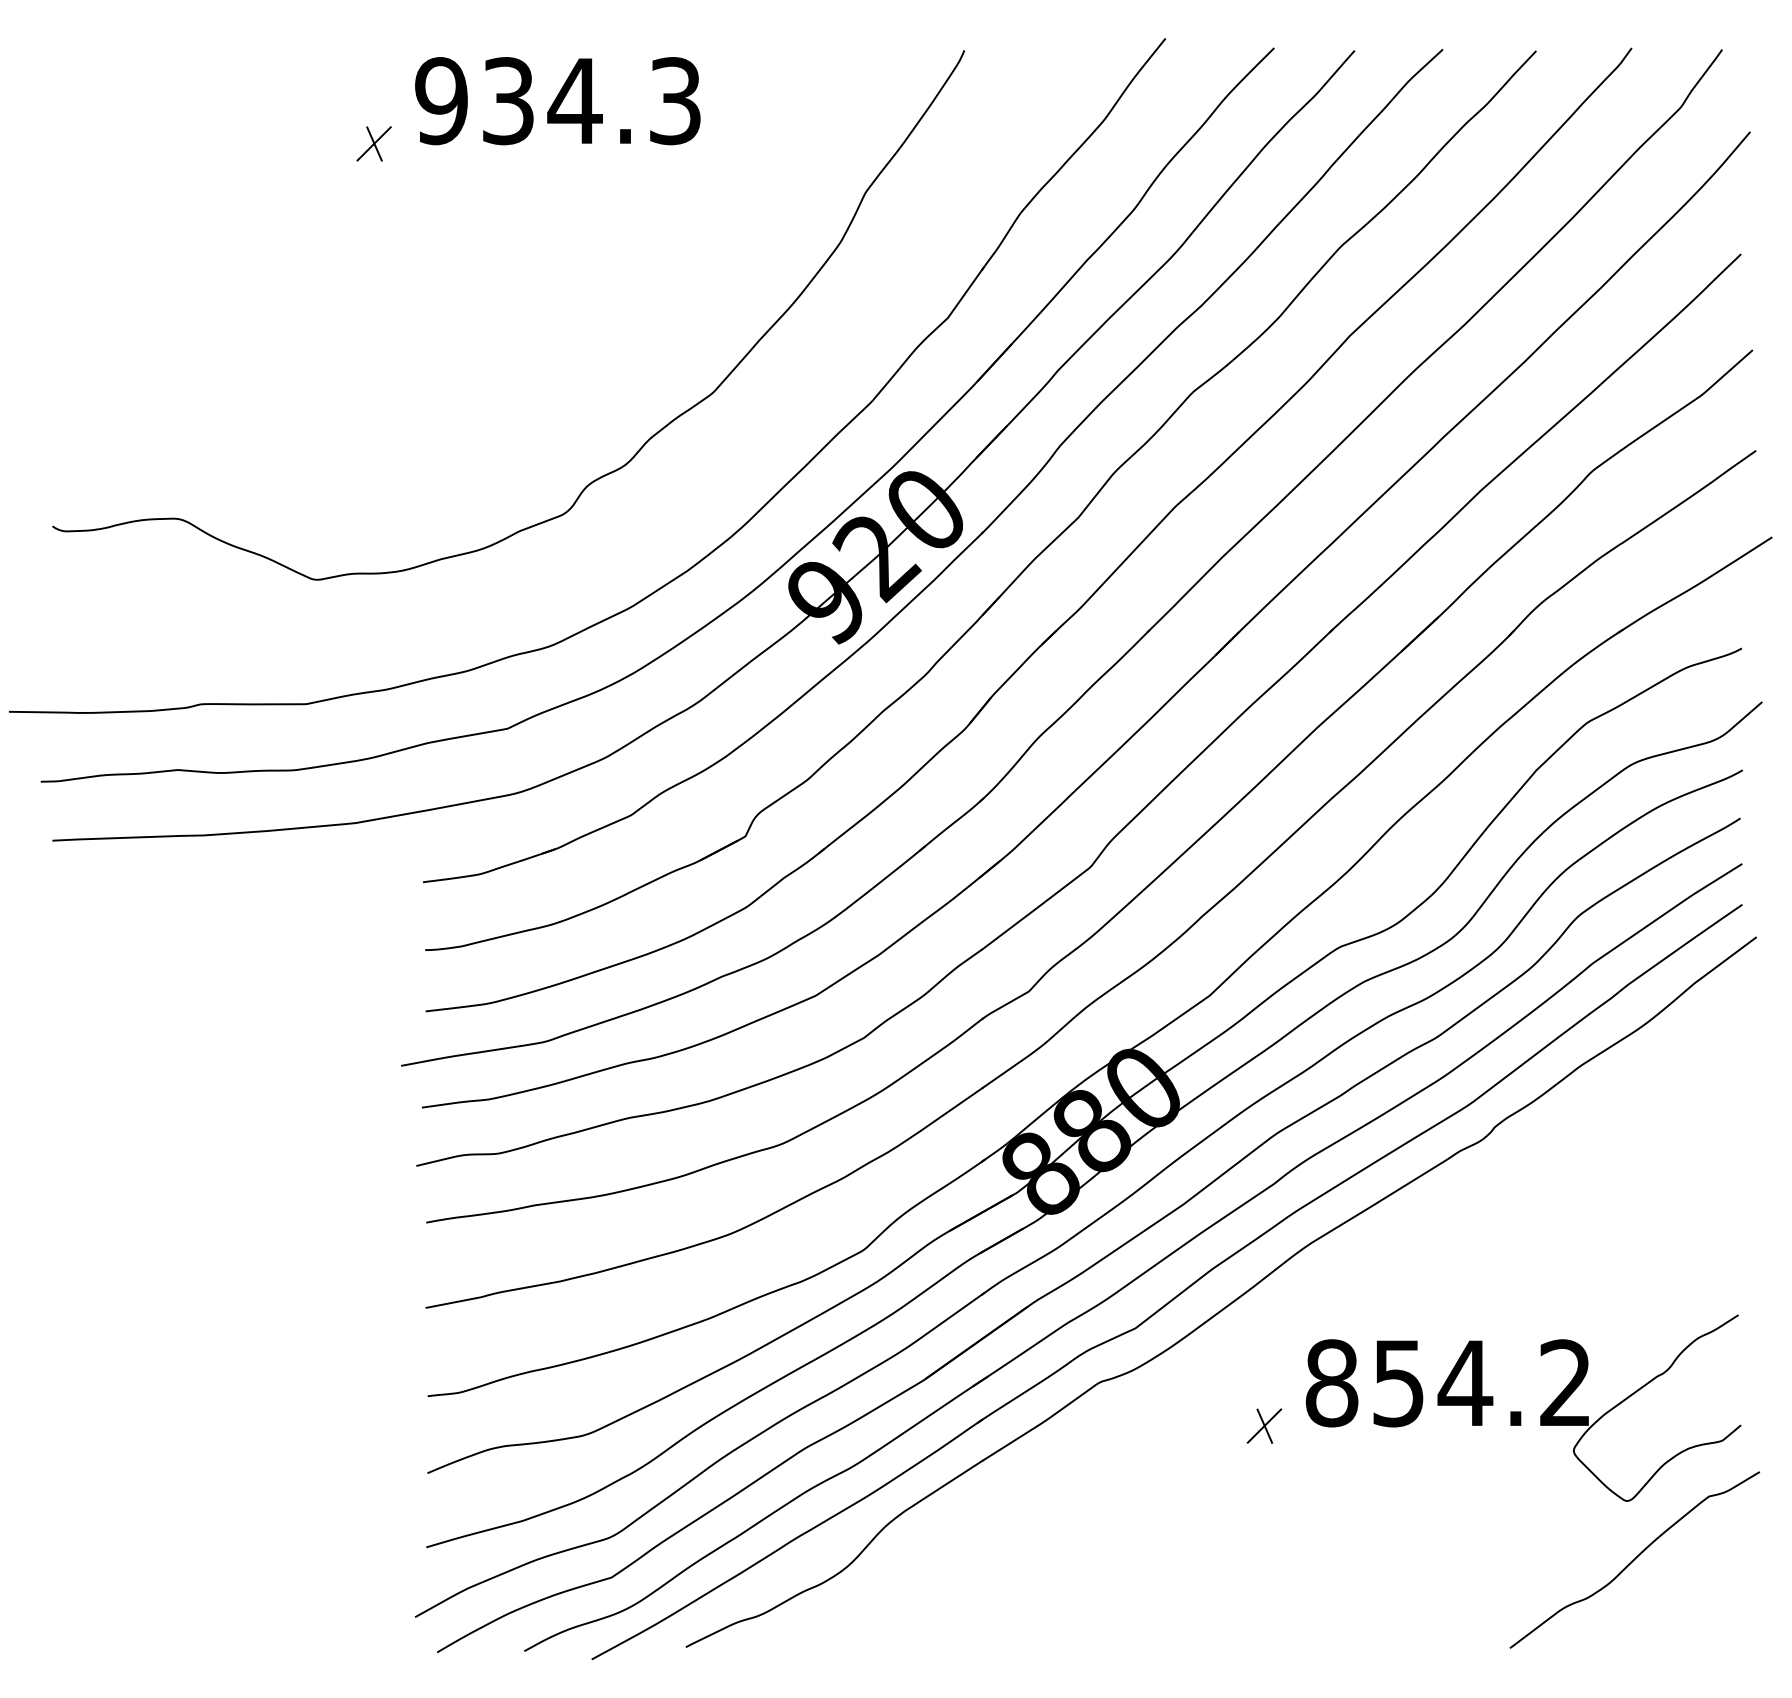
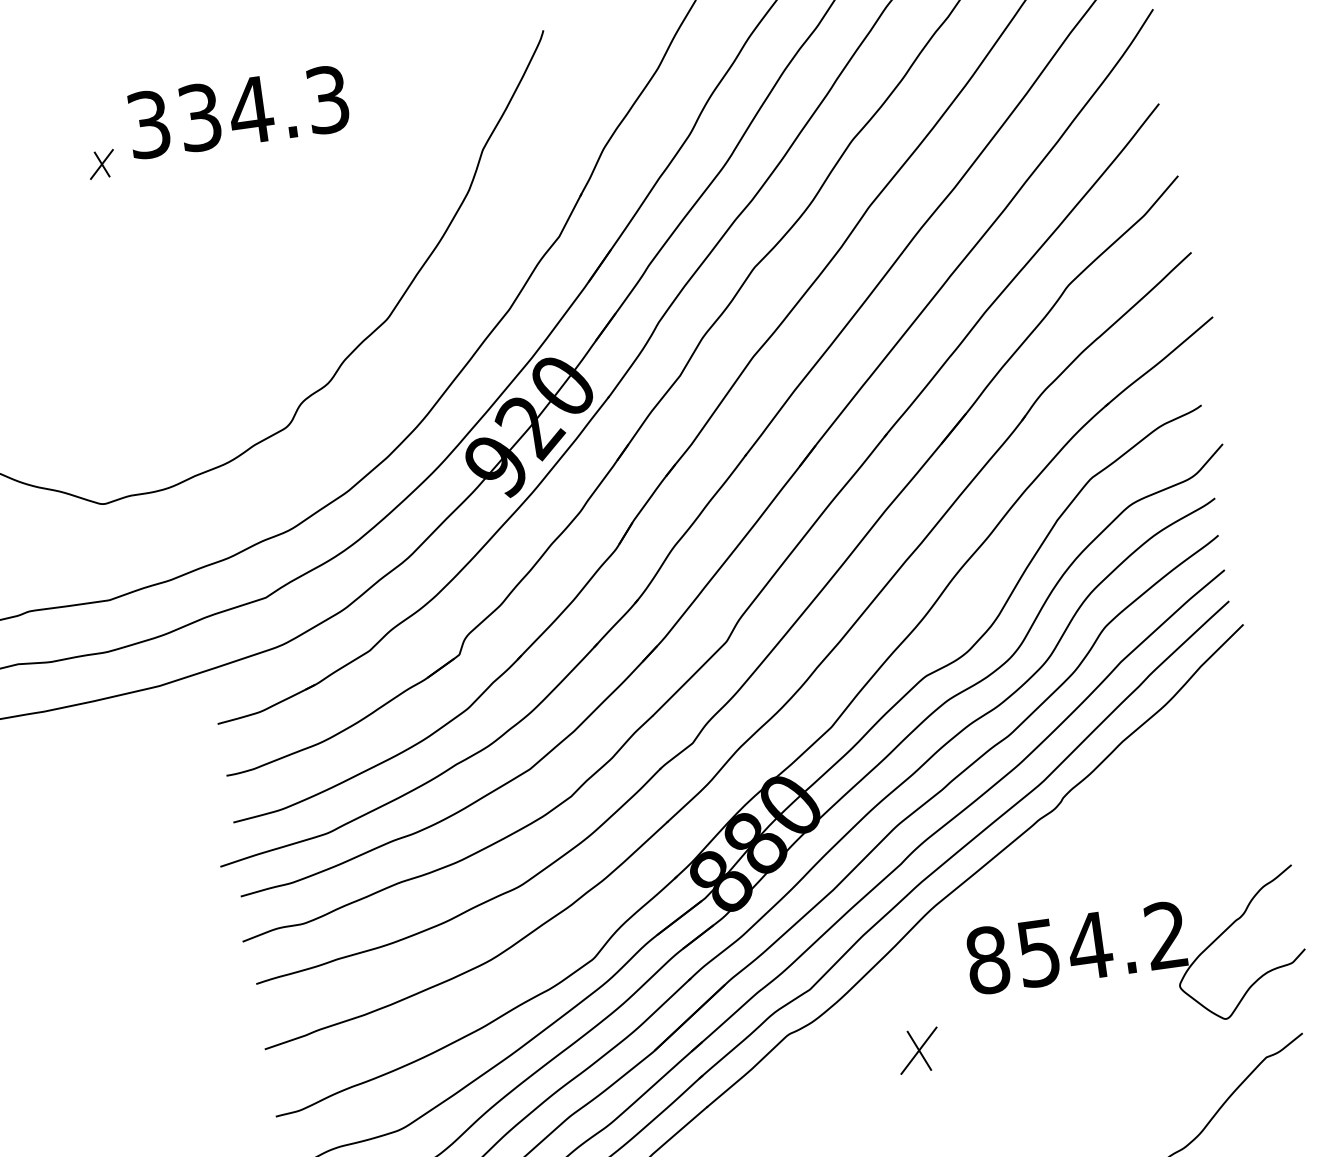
text: (441, 101) -> (148, 124), 934.3 -> 334.3
part: (1523, 1407) -> (1136, 958), moved
part: (1264, 1425) -> (918, 1050), size x1.6

